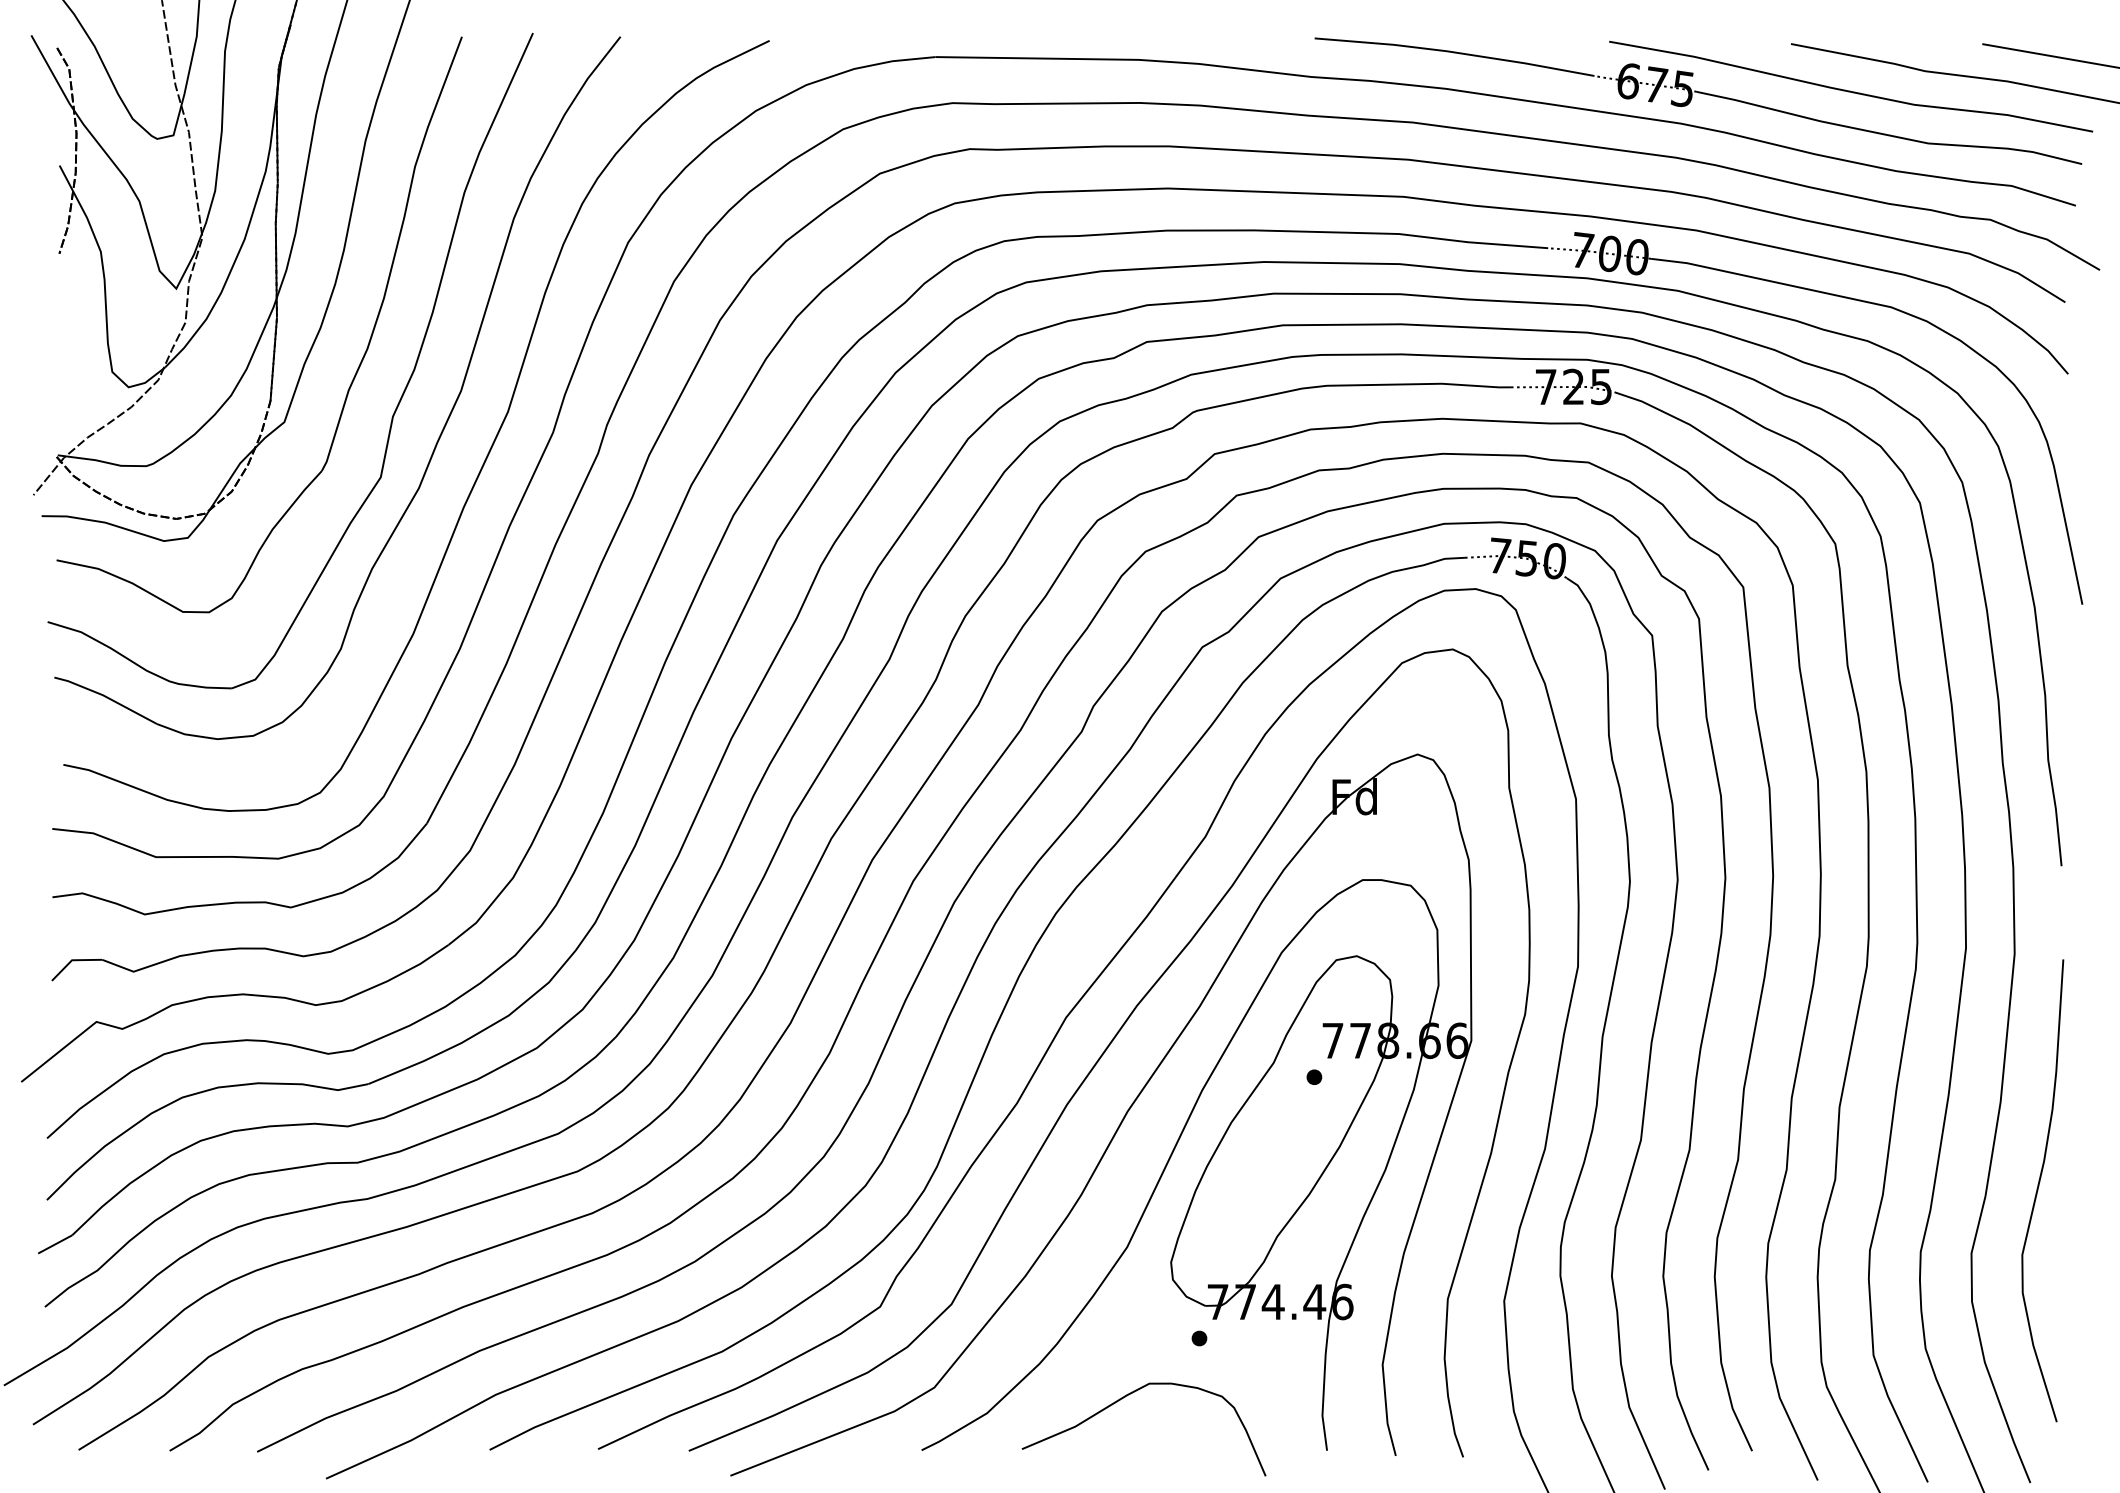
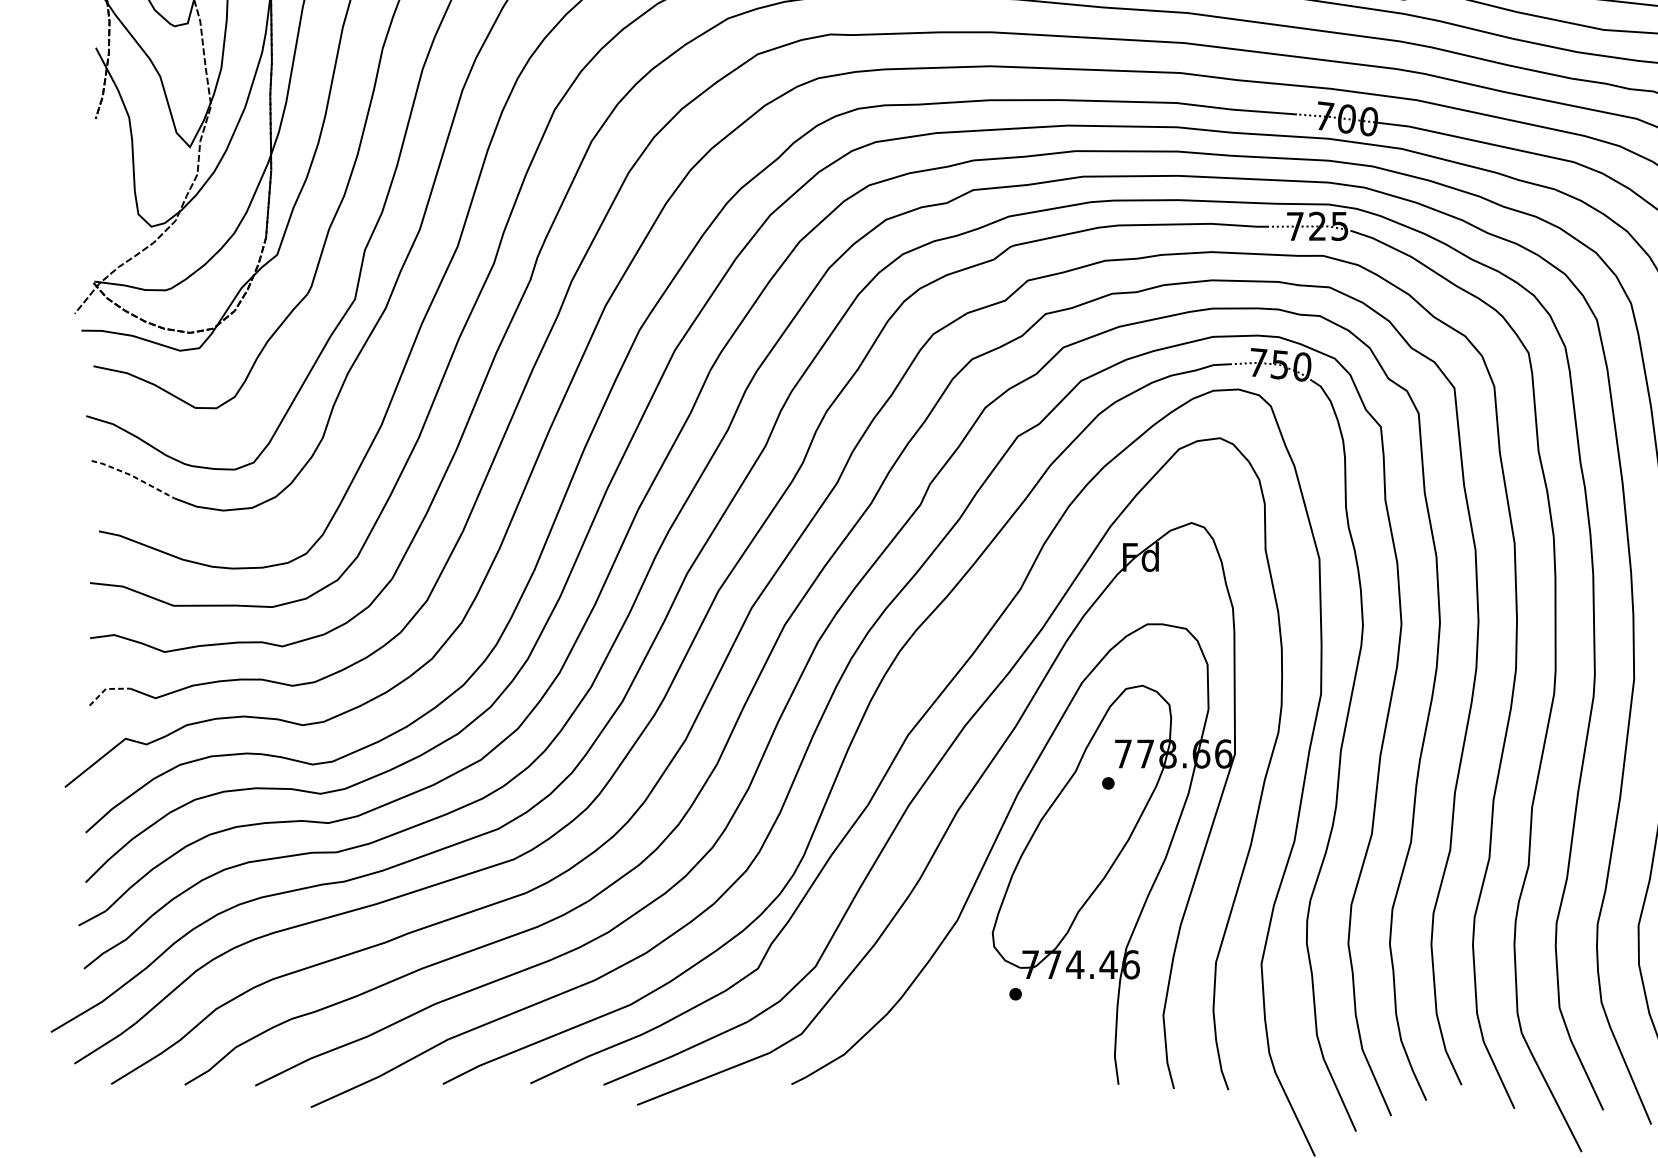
line: (106, 697) -> (133, 476), solid -> dashed
line: (73, 960) -> (107, 689), solid -> dashed
curve: (1122, 1399) -> (953, 1043), removed

